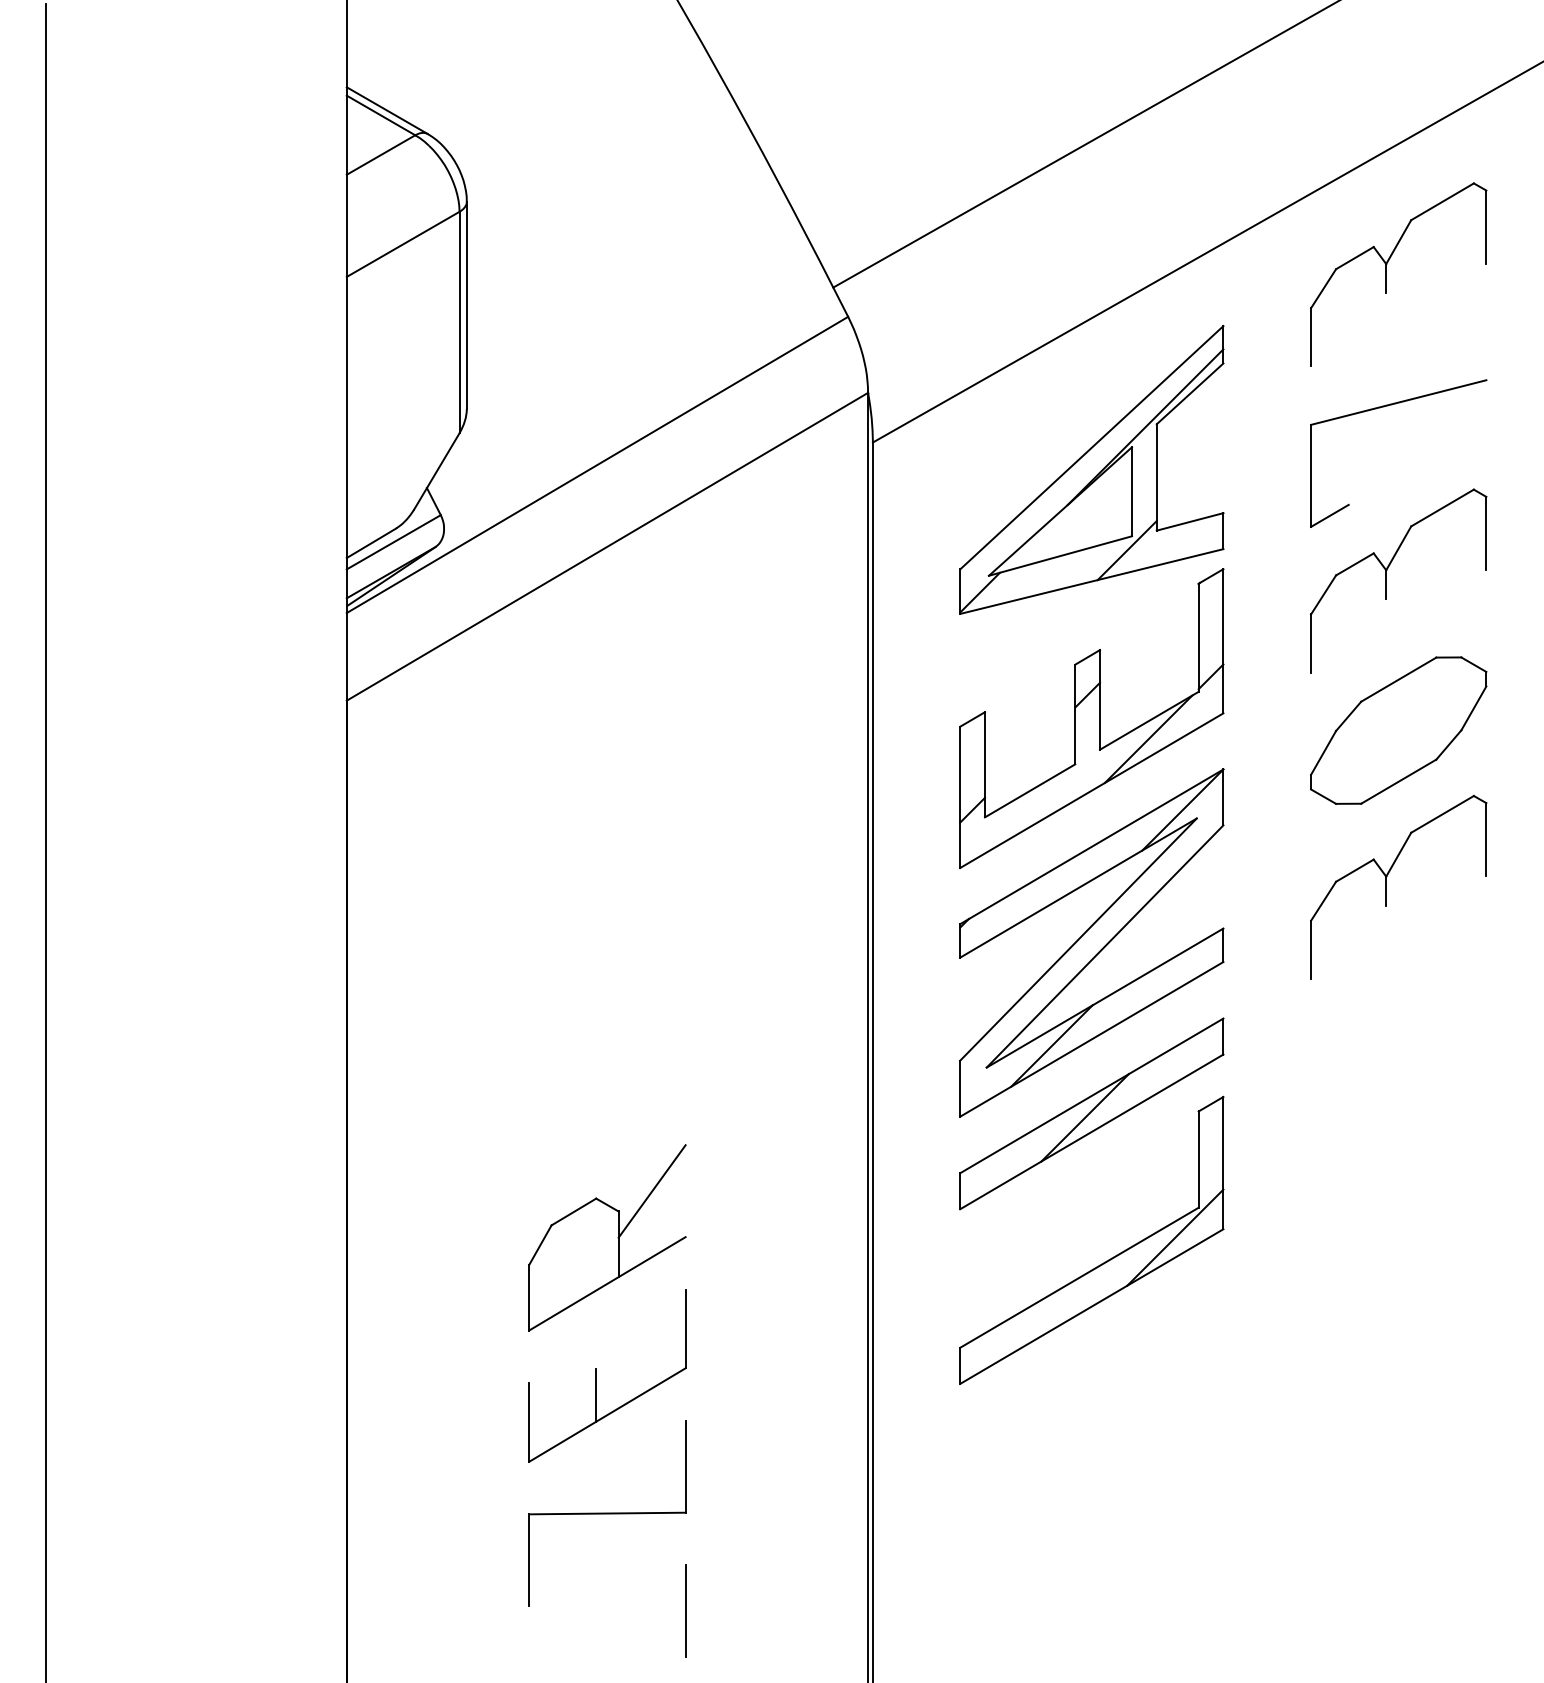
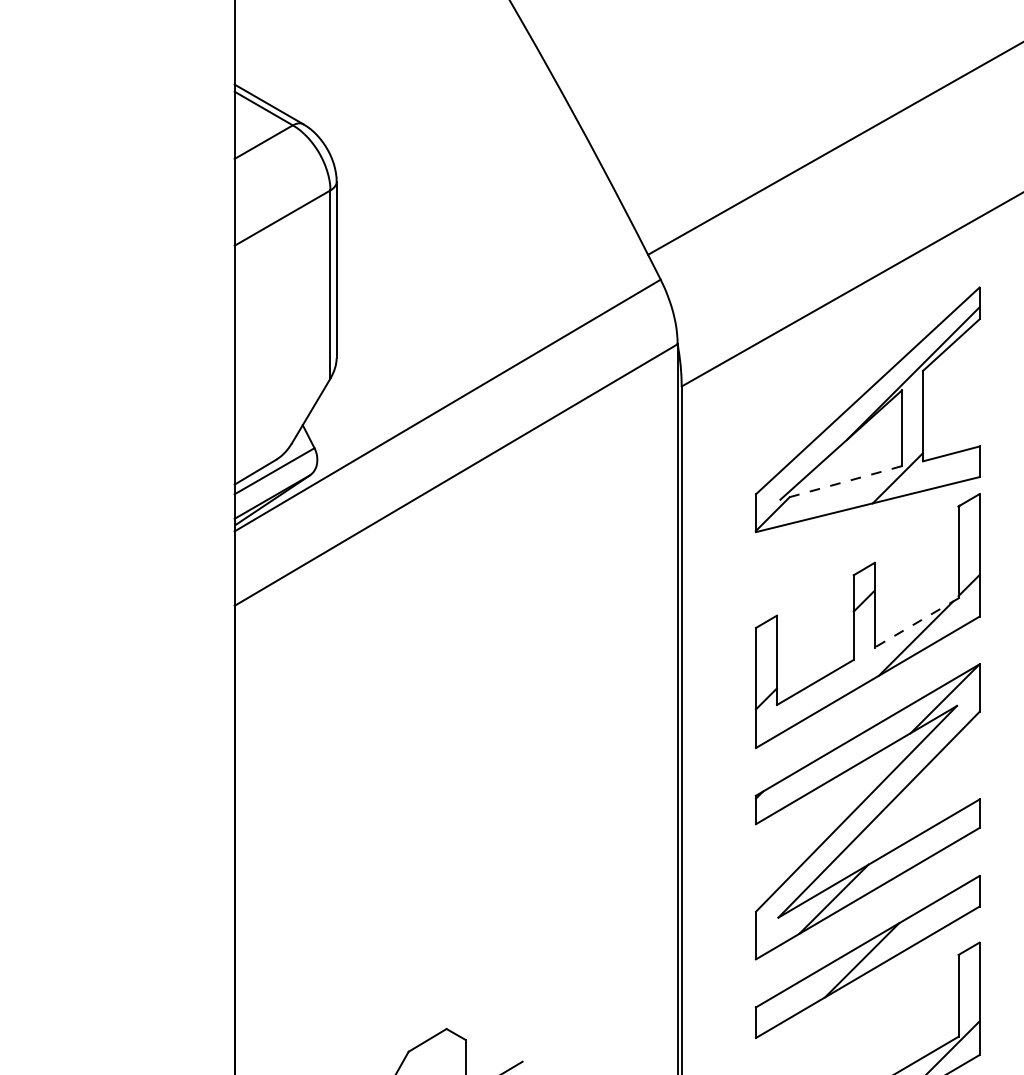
line: (1060, 556) -> (841, 483), solid -> dashed
line: (1148, 721) -> (915, 623), solid -> dashed
line: (651, 1191) -> (493, 1022), removed

